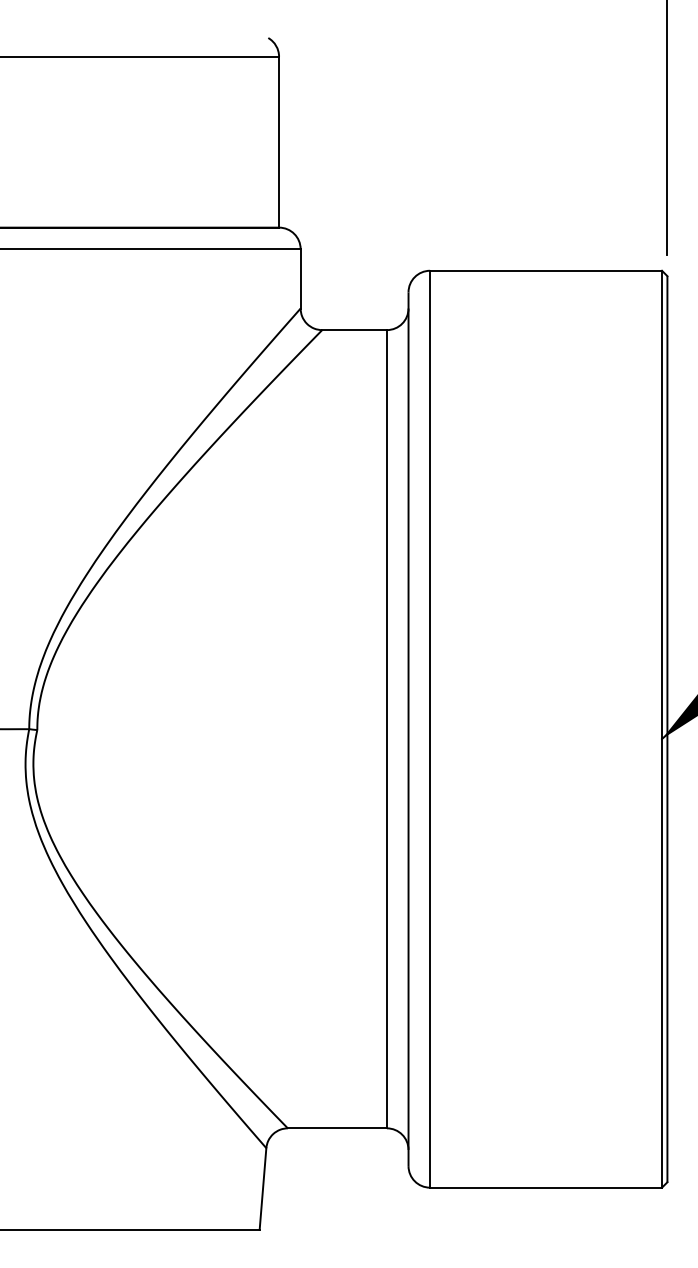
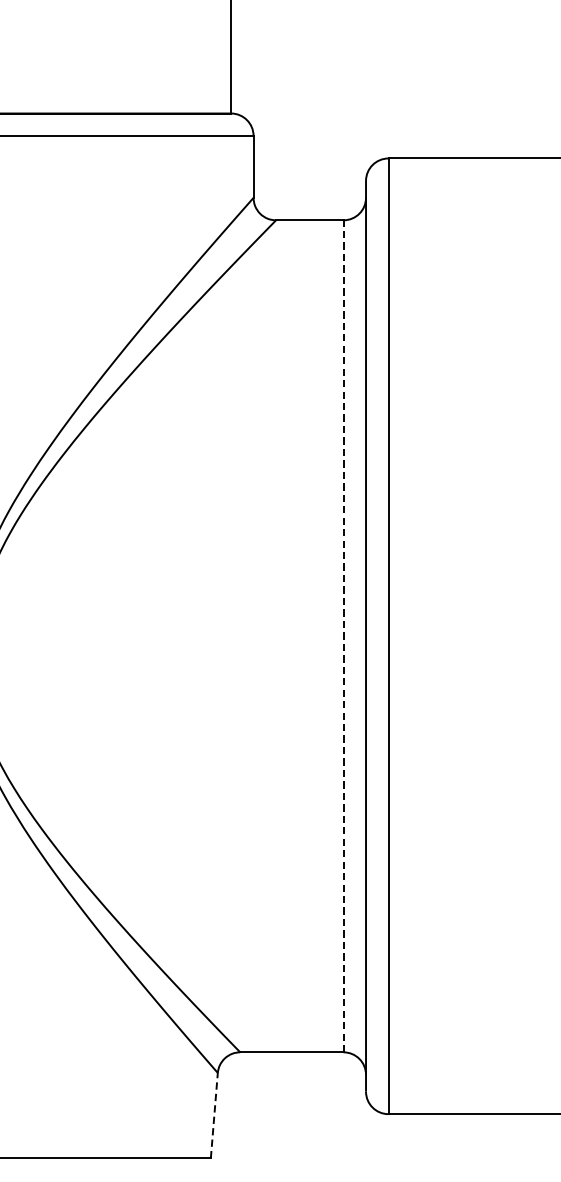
line: (386, 728) -> (343, 635), solid -> dashed
line: (263, 1188) -> (214, 1115), solid -> dashed

